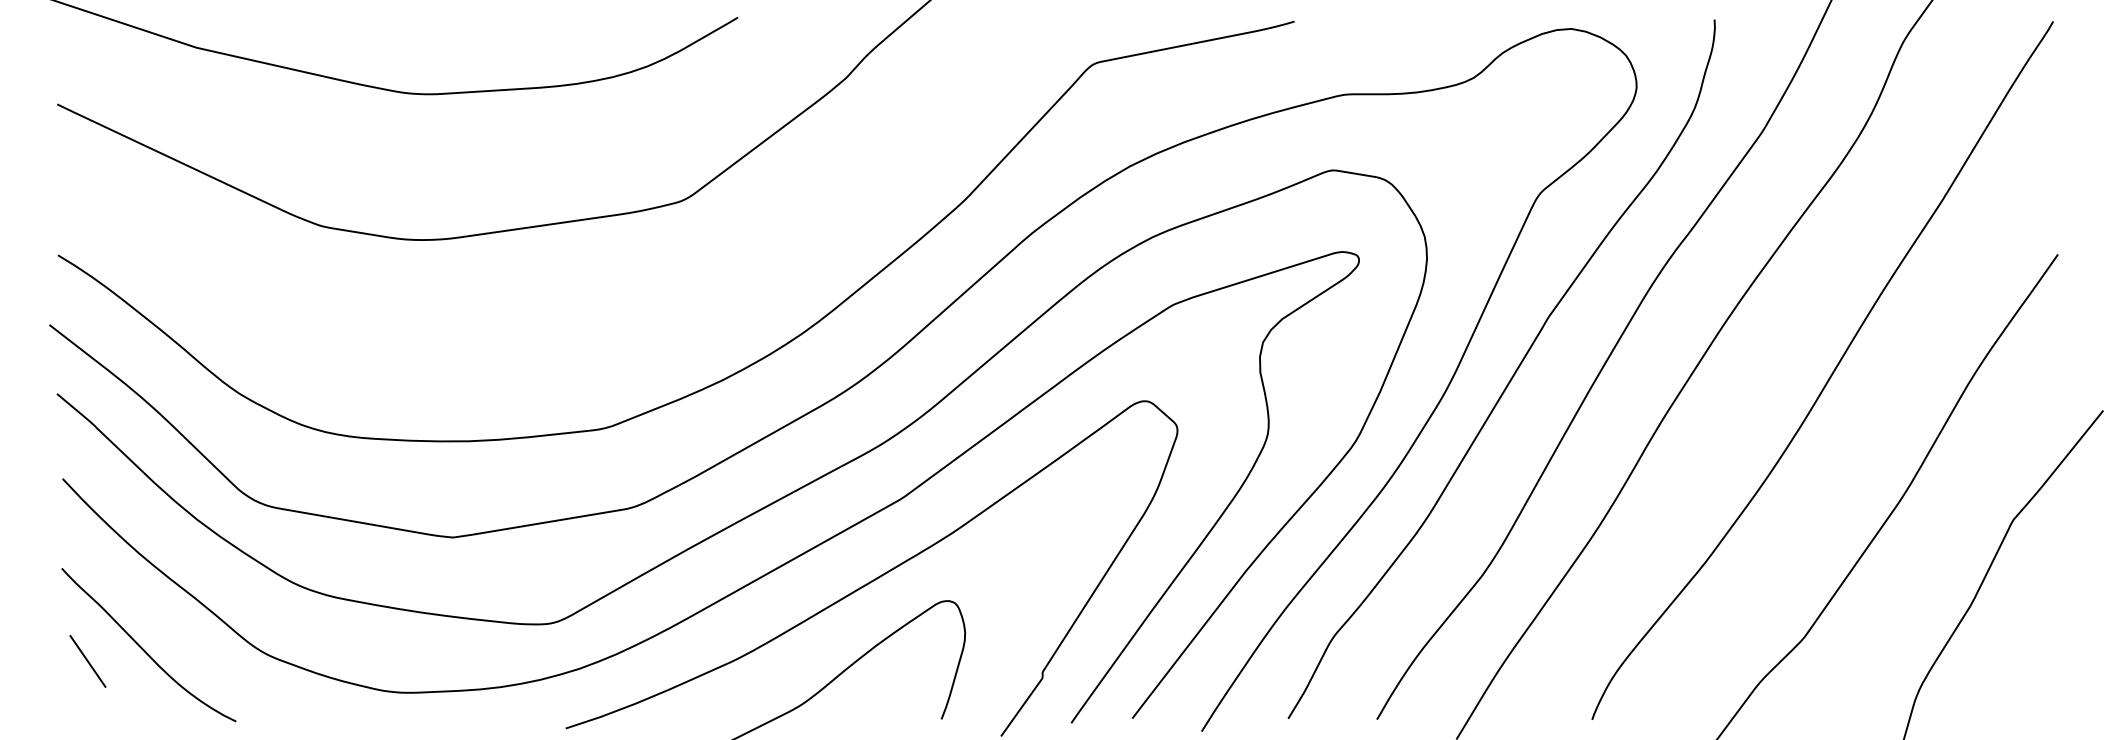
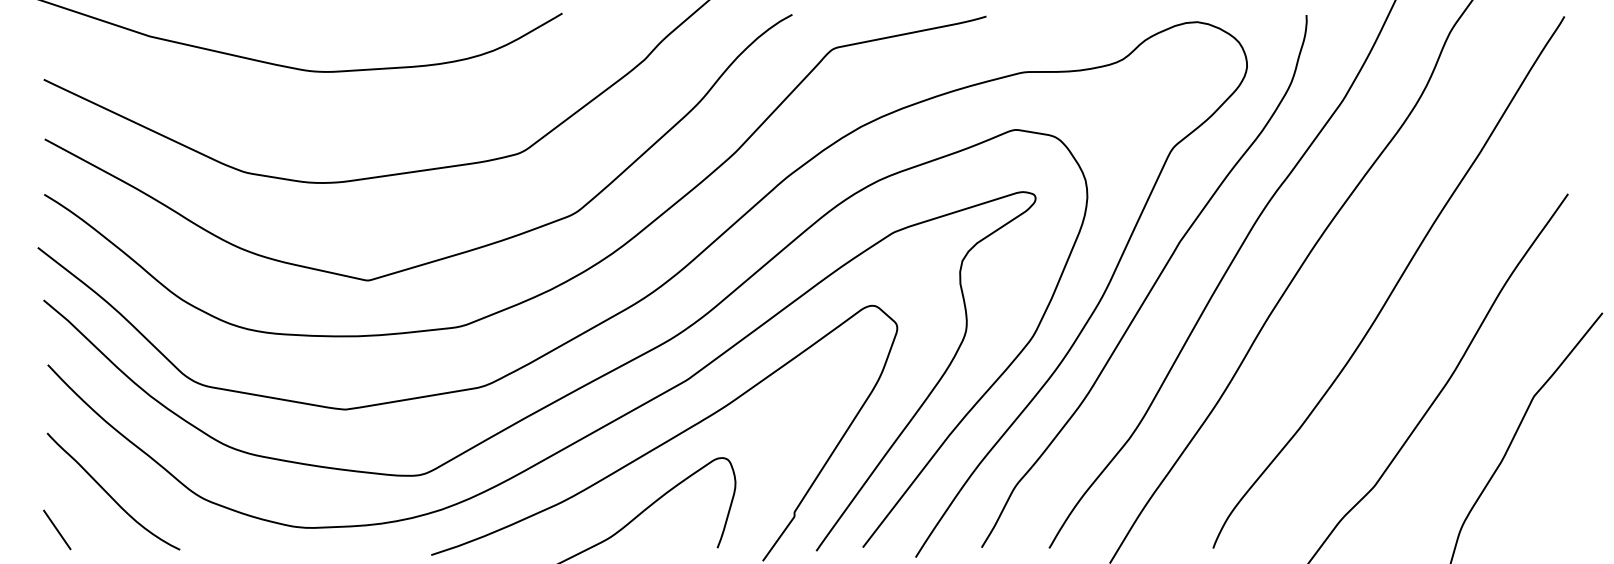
curve: (593, 334) -> (452, 254), added
line: (87, 661) -> (56, 529), moved

